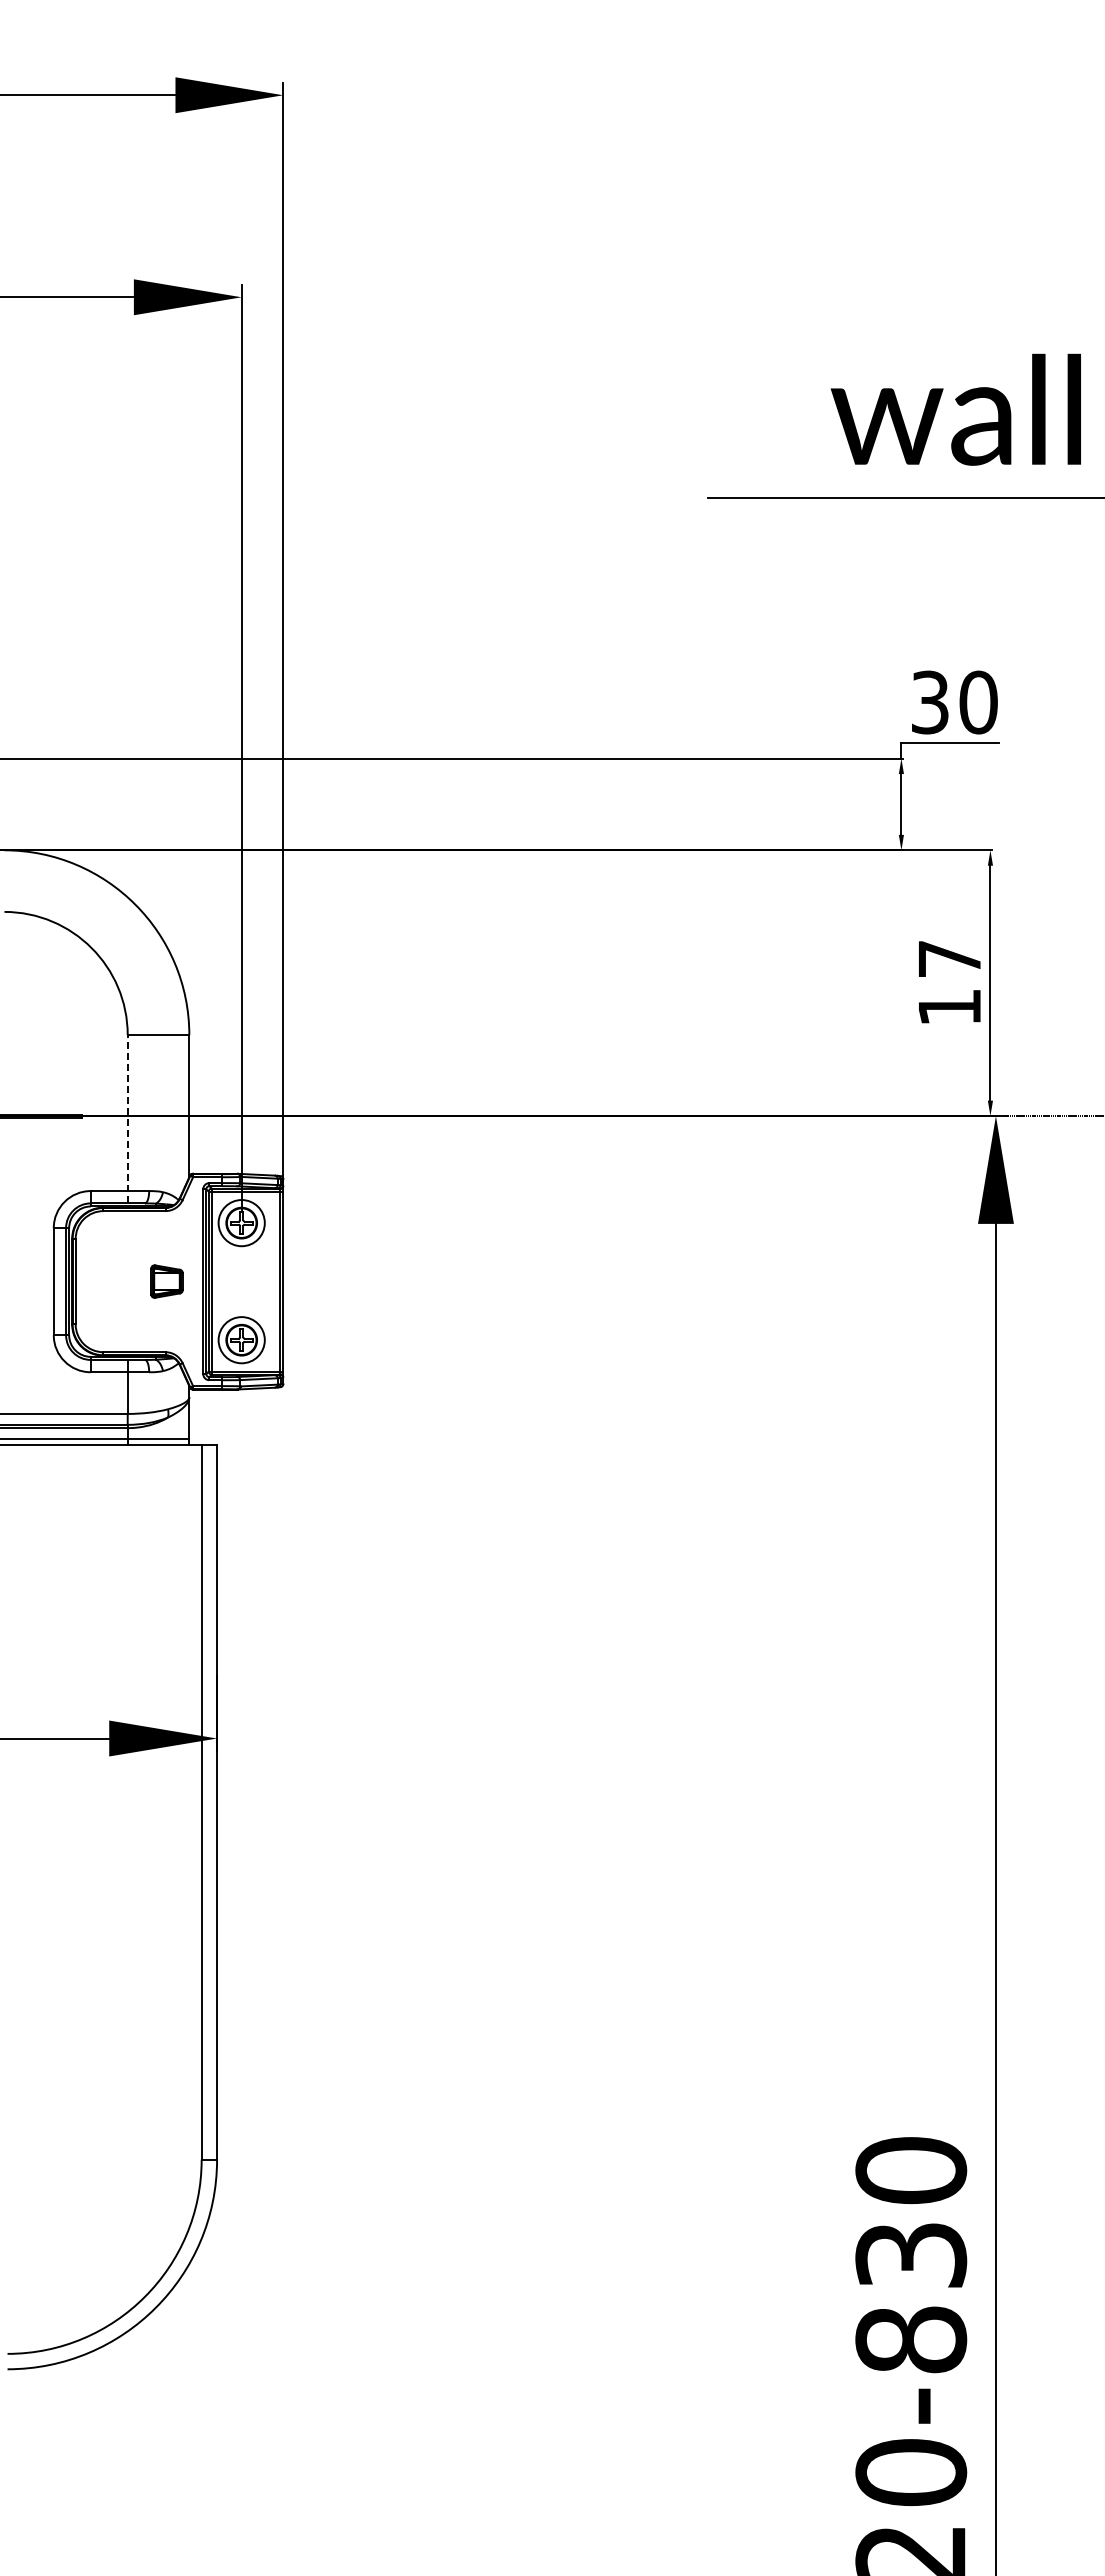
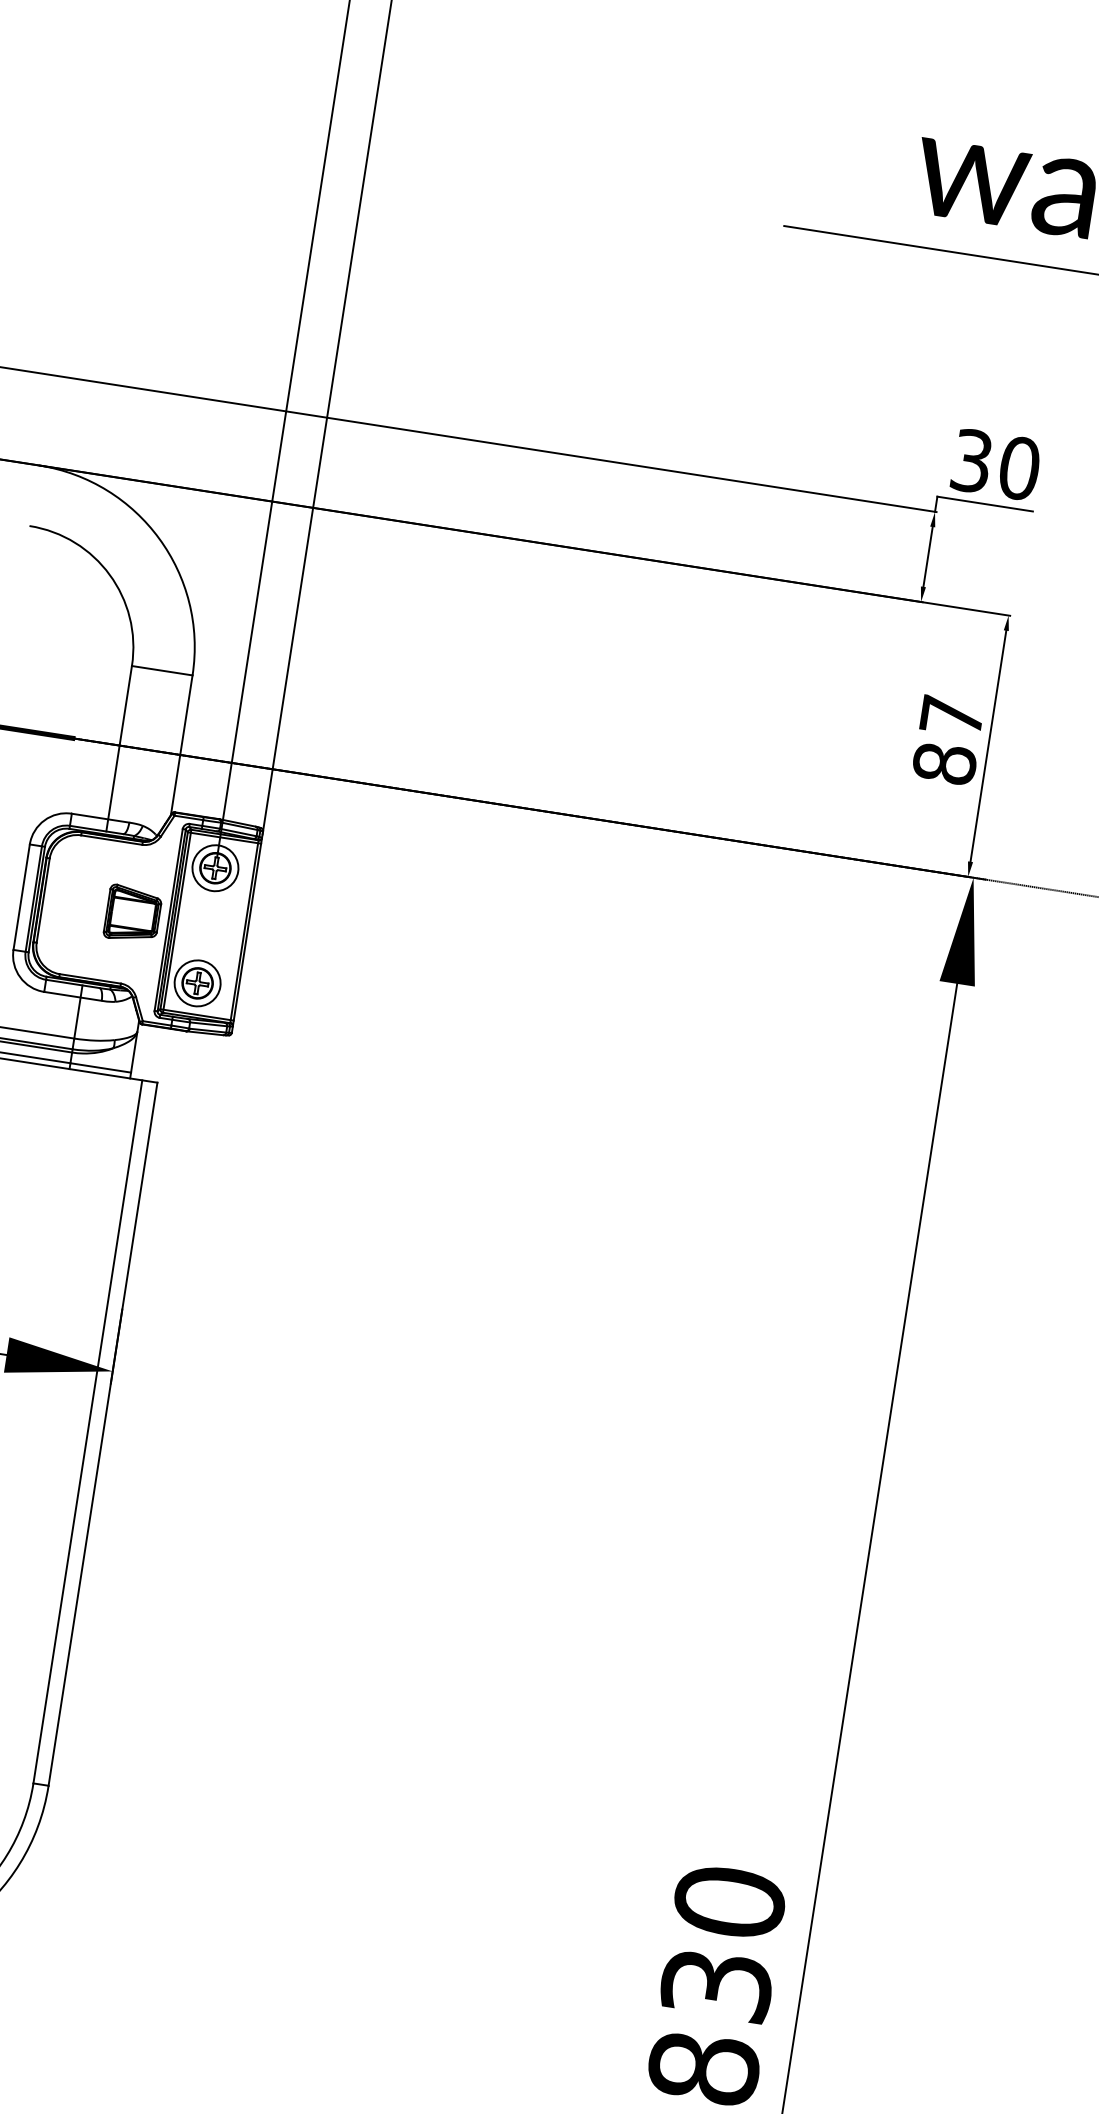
text: (949, 1007) -> (944, 763), 17 -> 87
line: (127, 1118) -> (119, 747), dashed -> solid
part: (166, 1281) -> (132, 914), size x1.67

